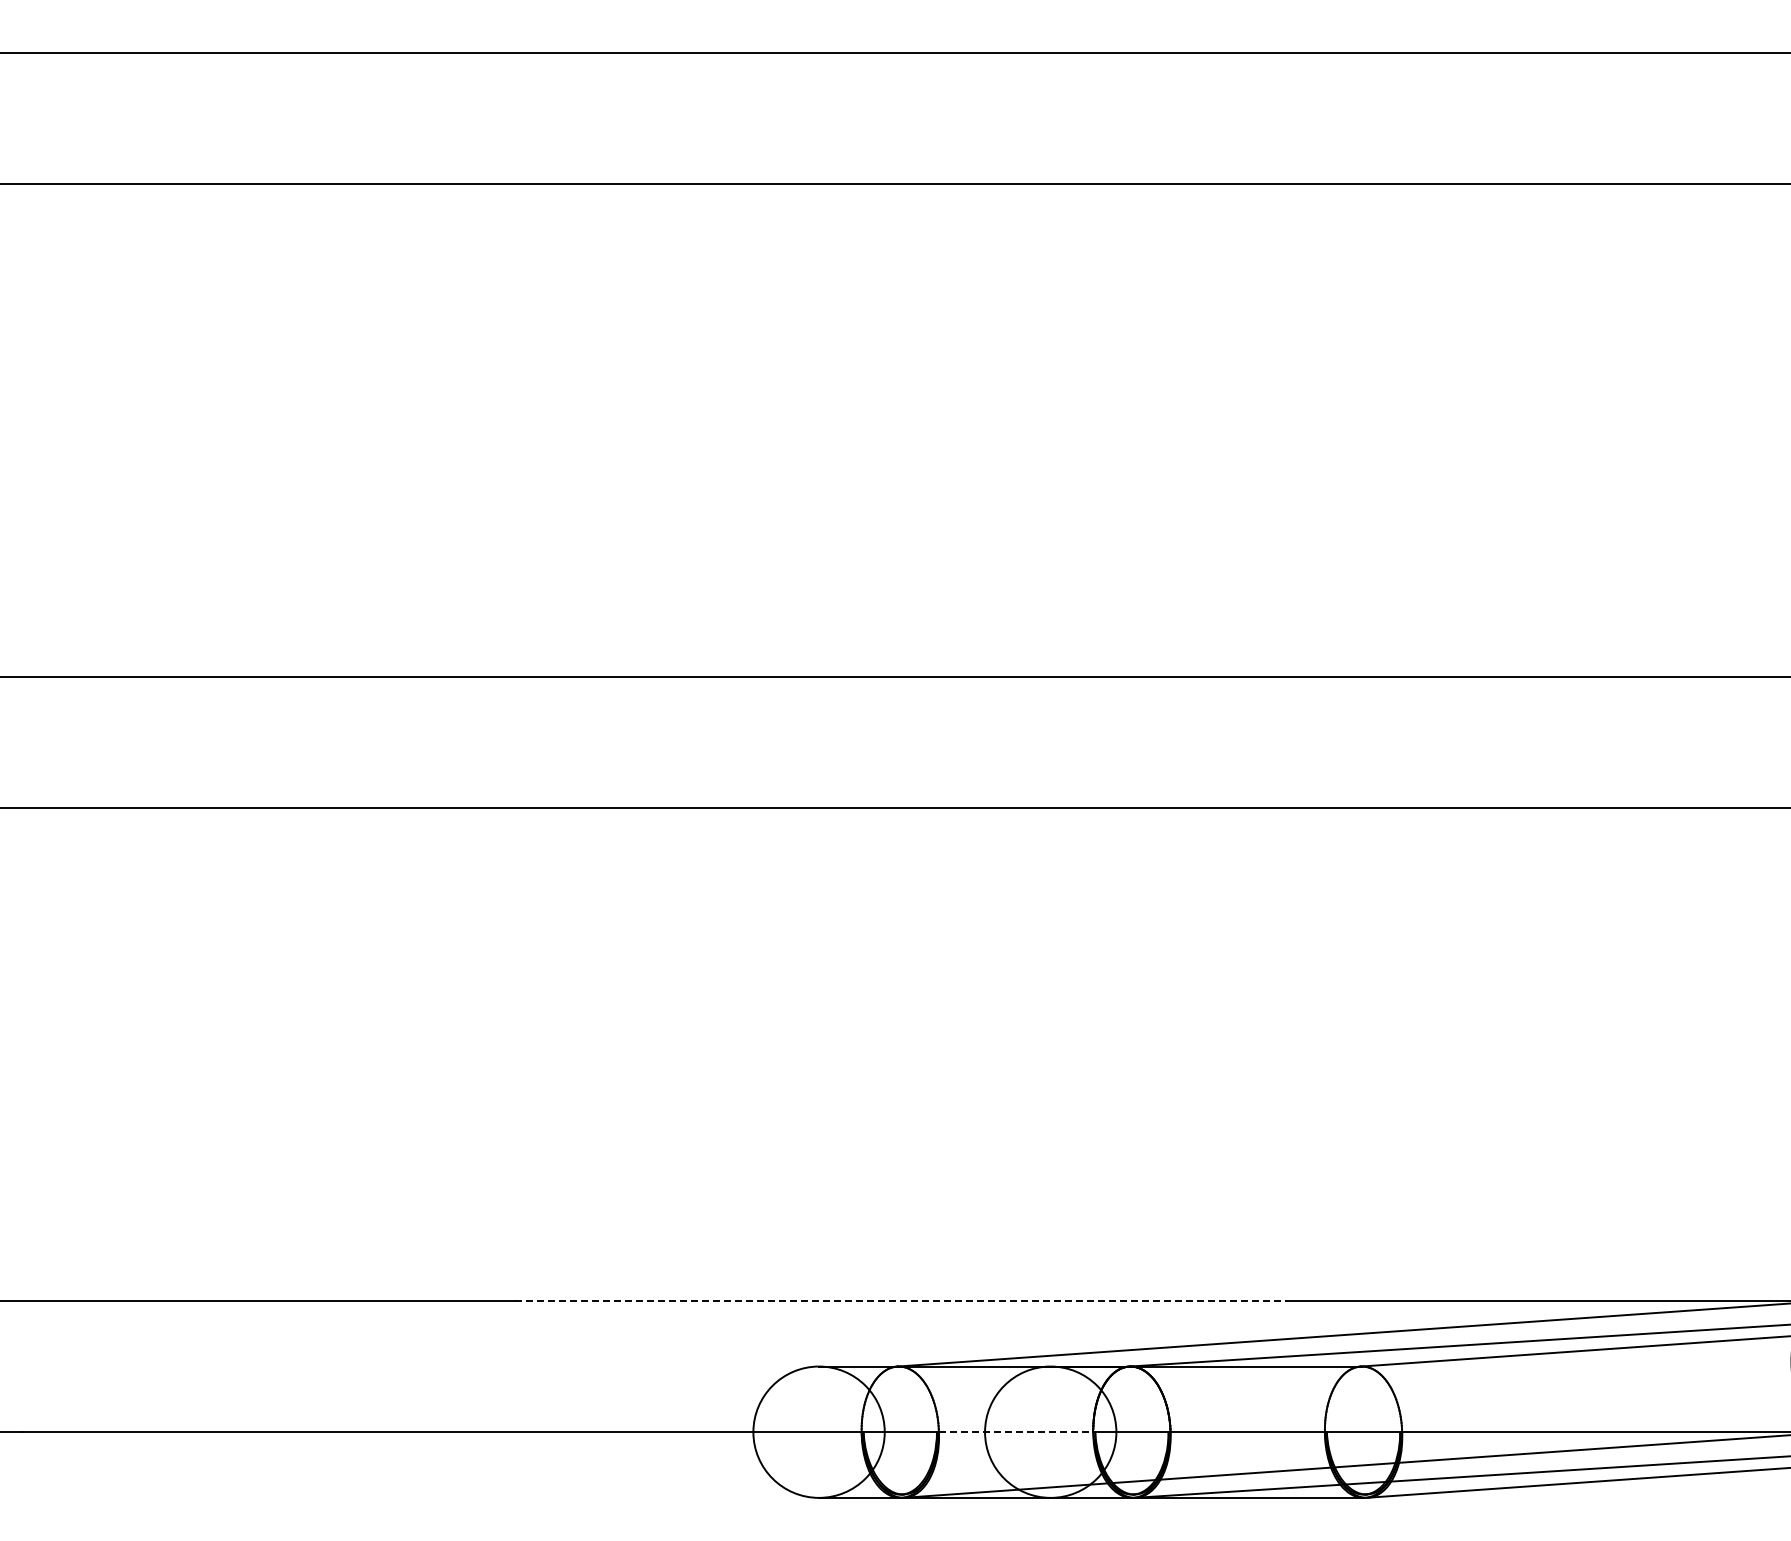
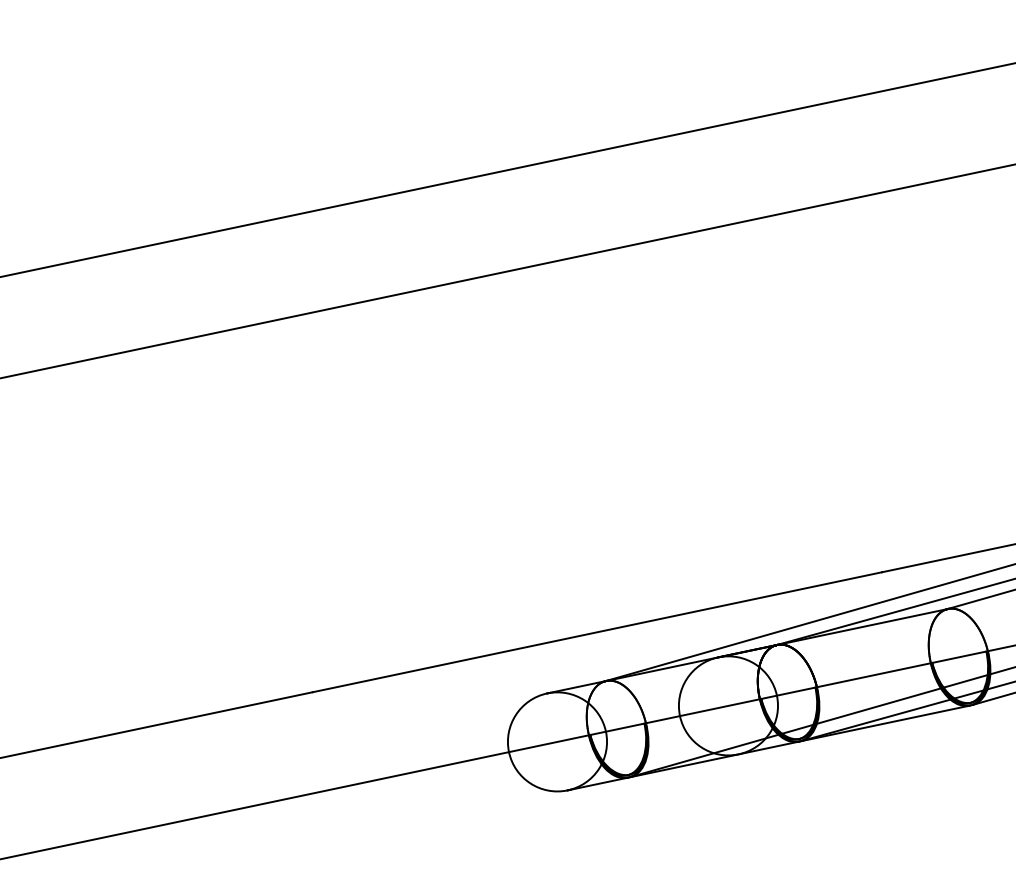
line: (900, 1300) -> (597, 632), dashed -> solid
line: (1016, 1432) -> (703, 711), dashed -> solid

